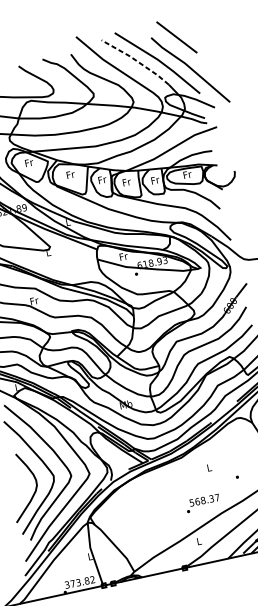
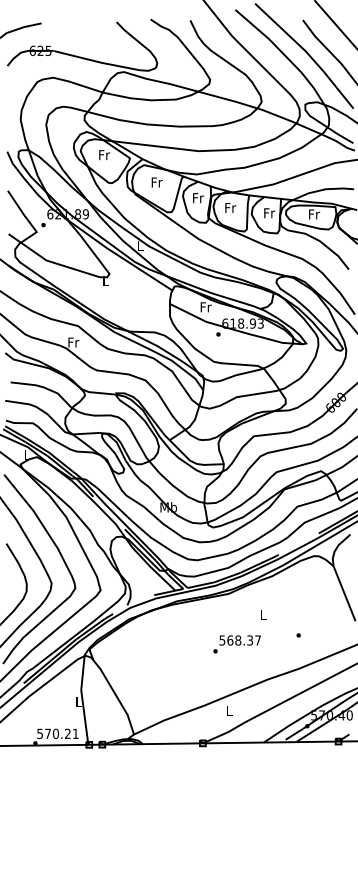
line: (136, 61) -> (276, 47), dashed -> solid
text: (202, 503) -> (236, 644), moved
text: (79, 582) -> (57, 733), 373.82 -> 570.21

